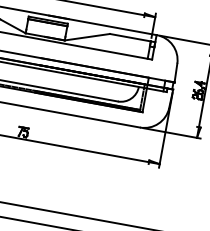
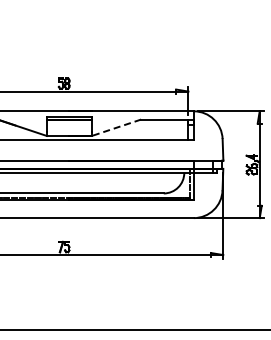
line: (87, 36) -> (116, 127), solid -> dashed

